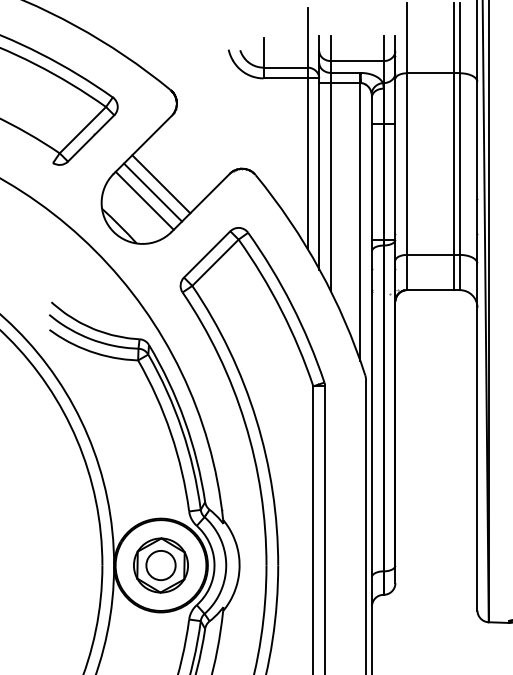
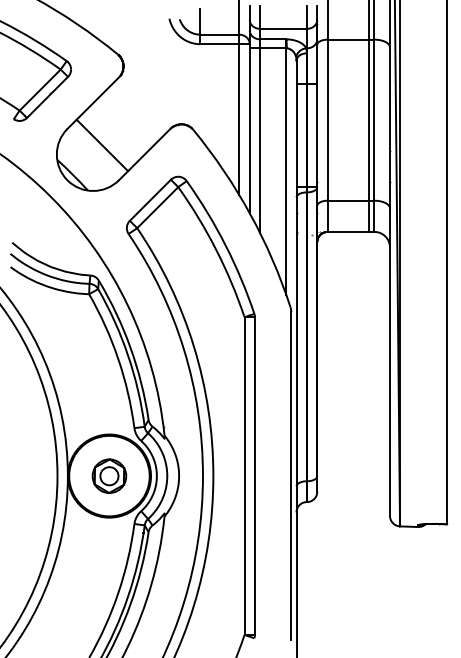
line: (161, 183) -> (109, 137), removed
line: (144, 200) -> (94, 152), removed
part: (161, 565) -> (109, 476), size x0.7

